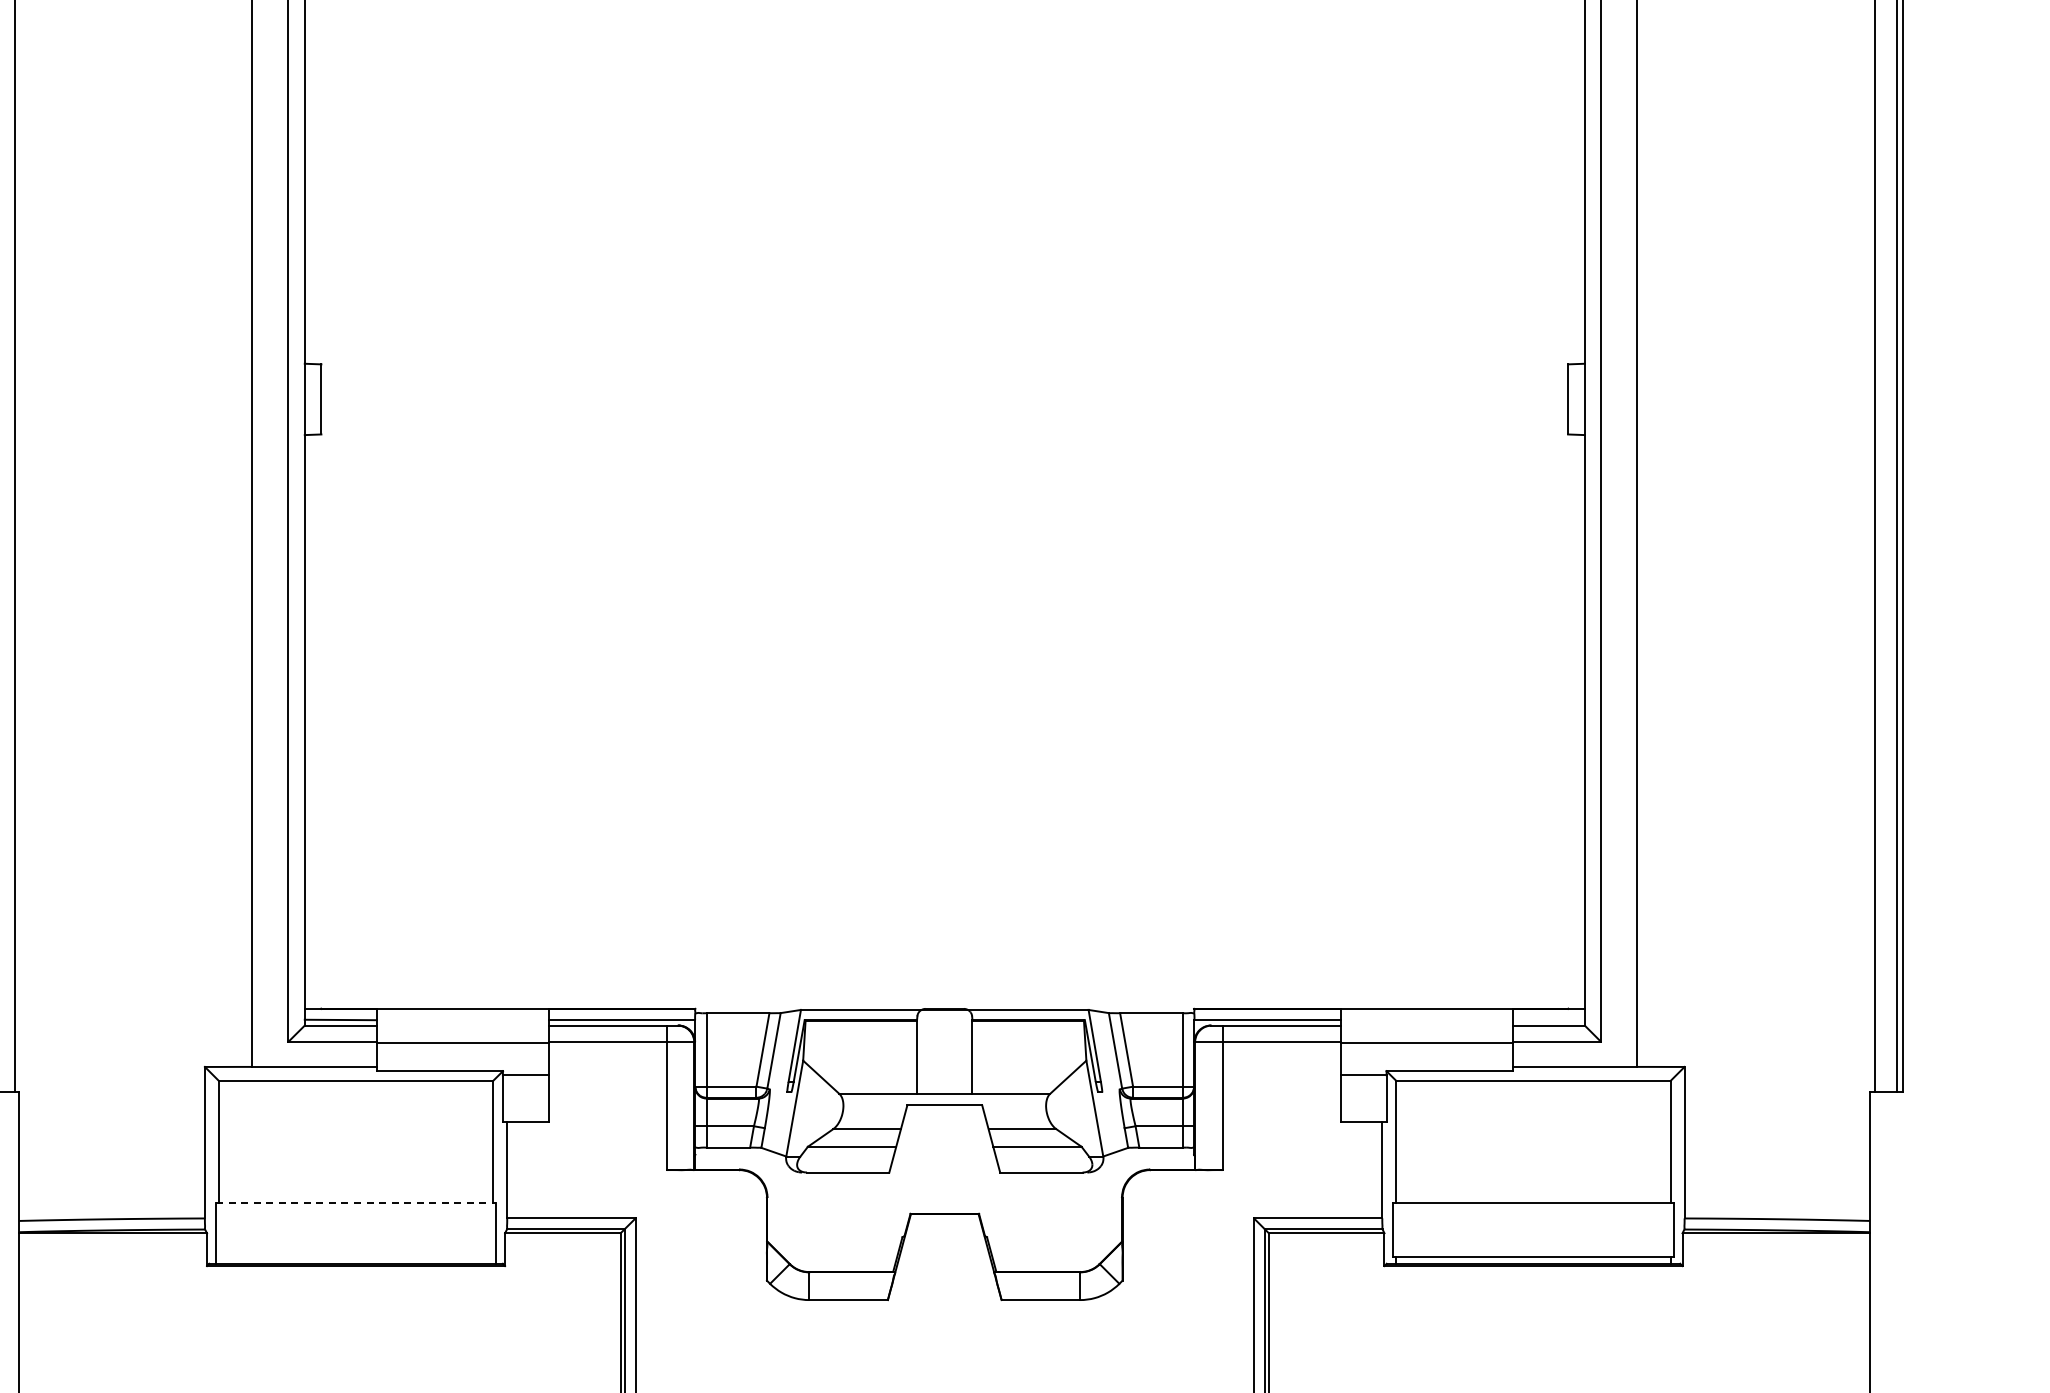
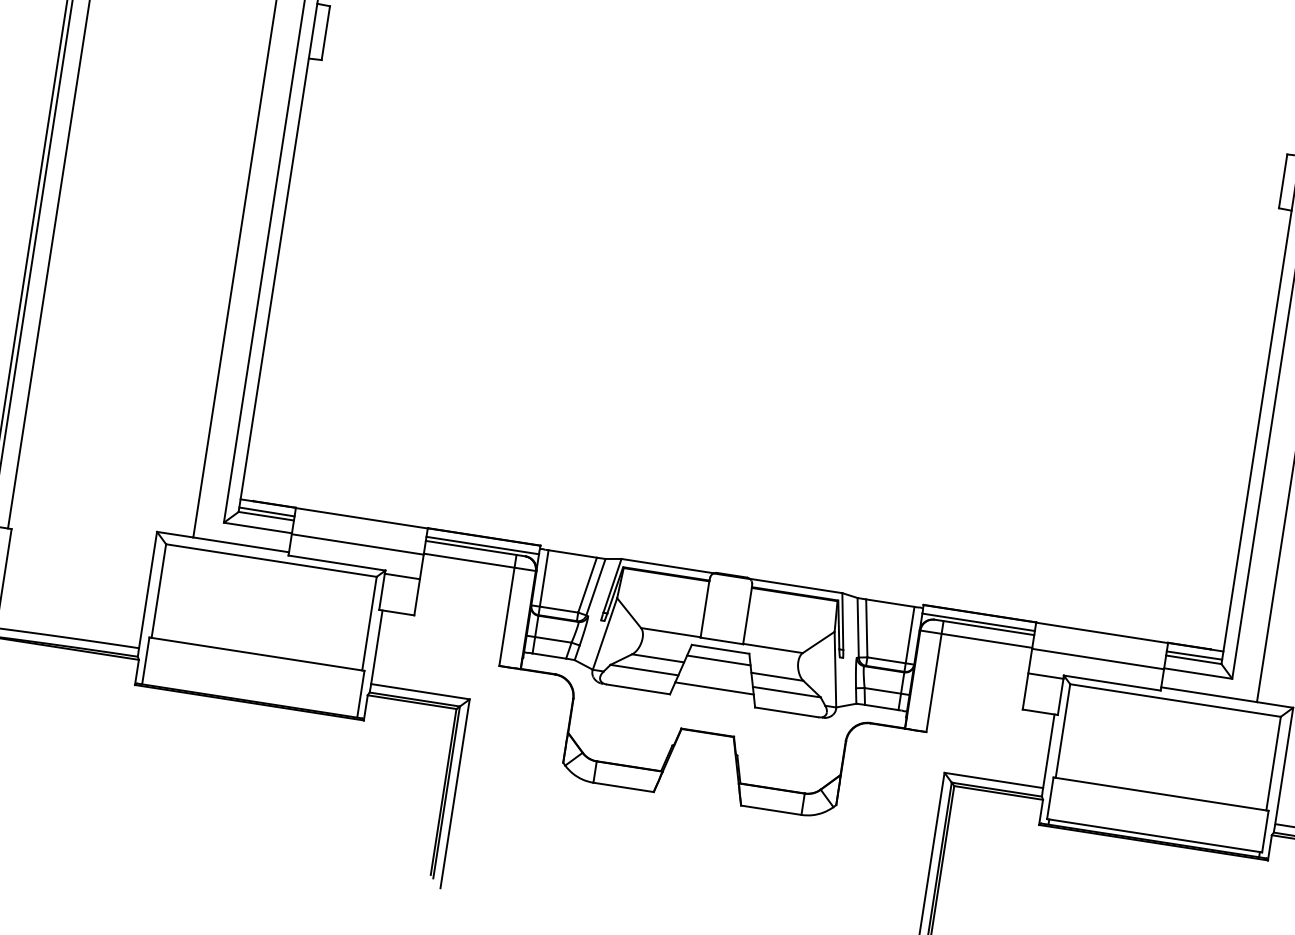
line: (1548, 1019) -> (1194, 655), added
line: (944, 1119) -> (718, 660), added
line: (944, 1156) -> (714, 688), added
line: (356, 1202) -> (257, 653), dashed -> solid

